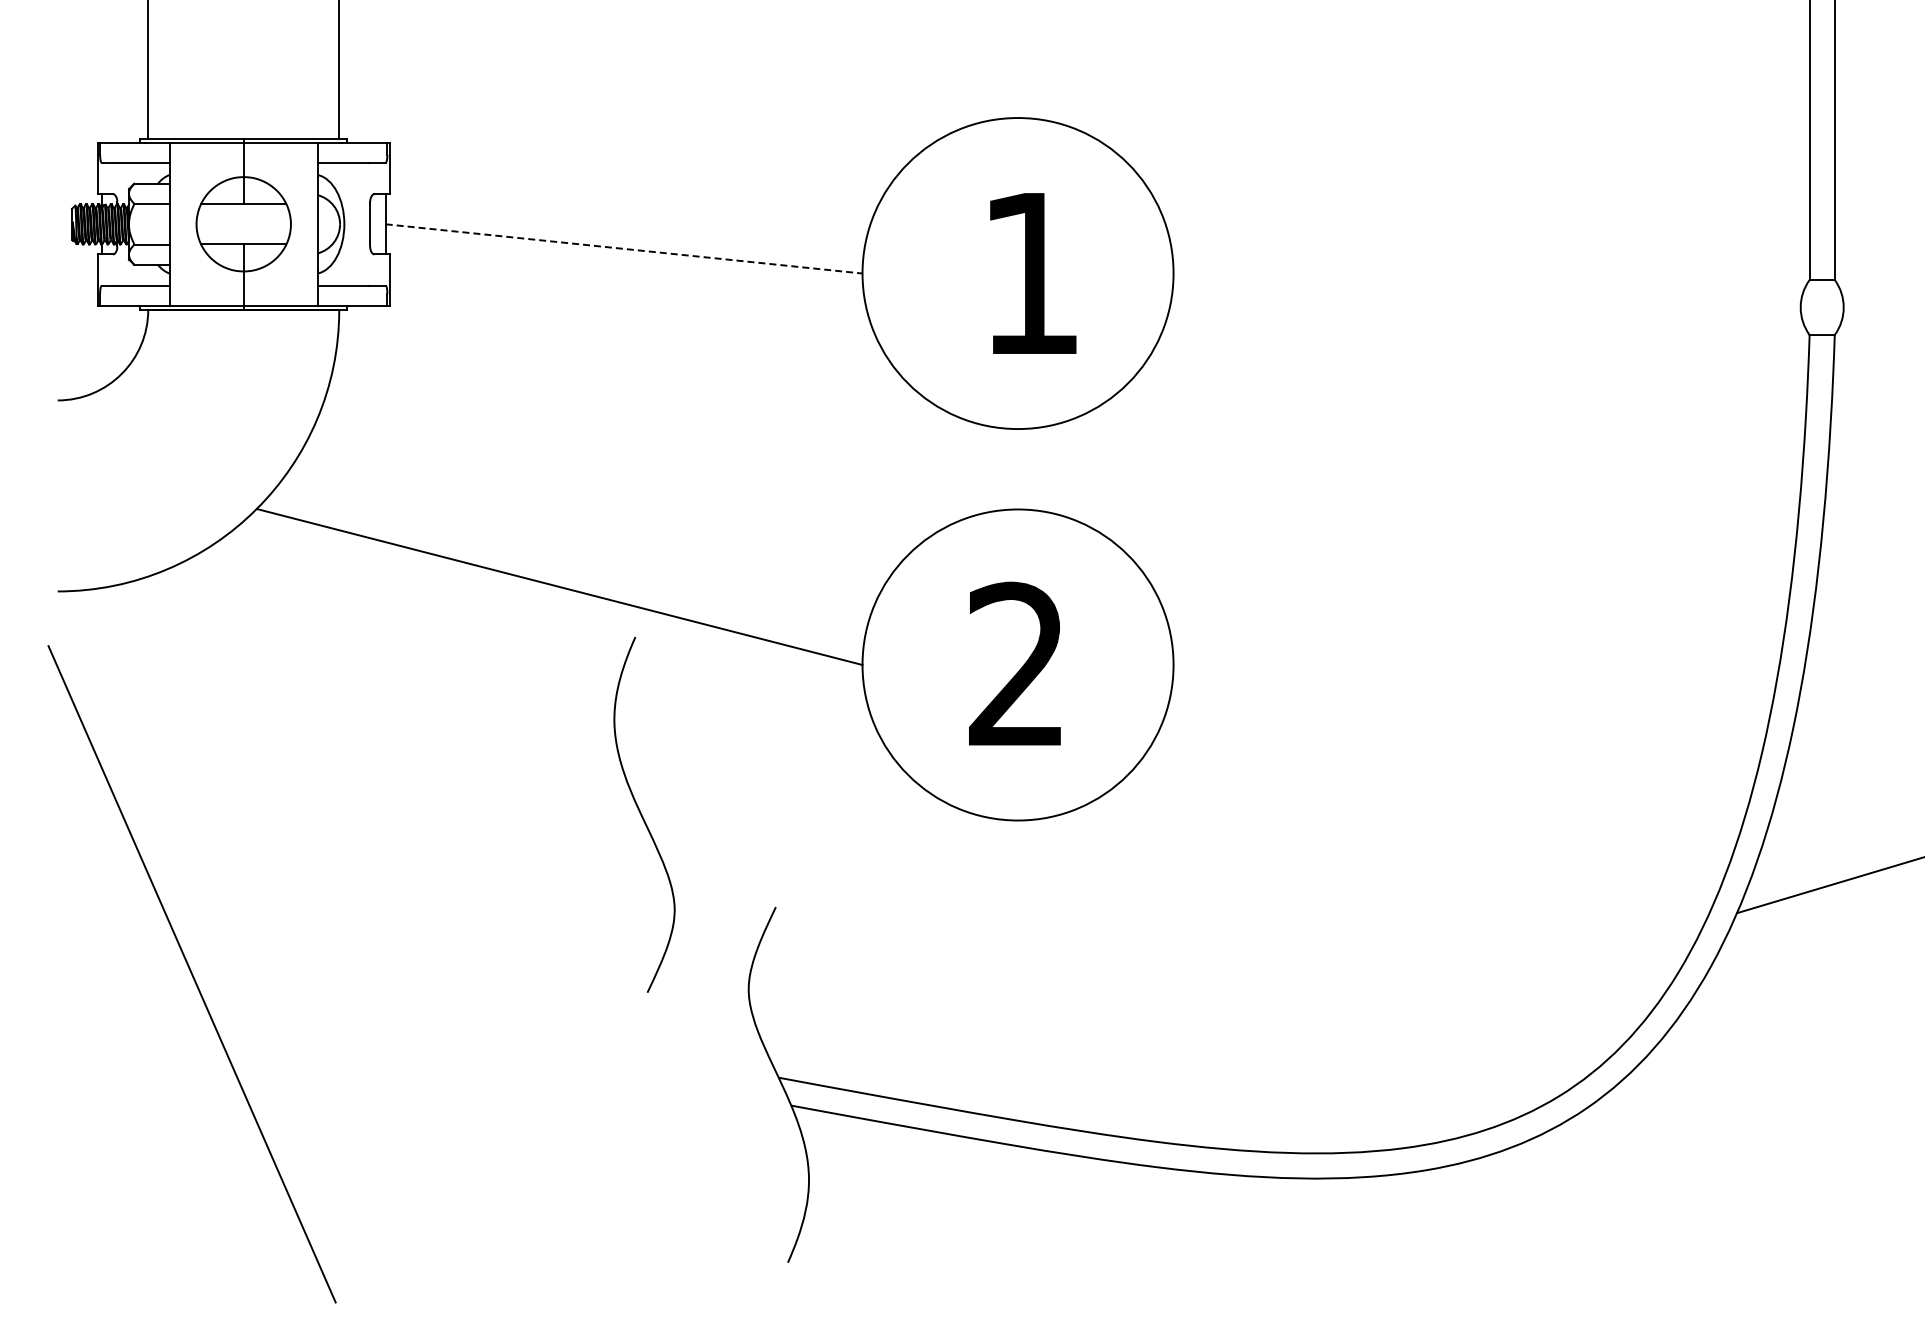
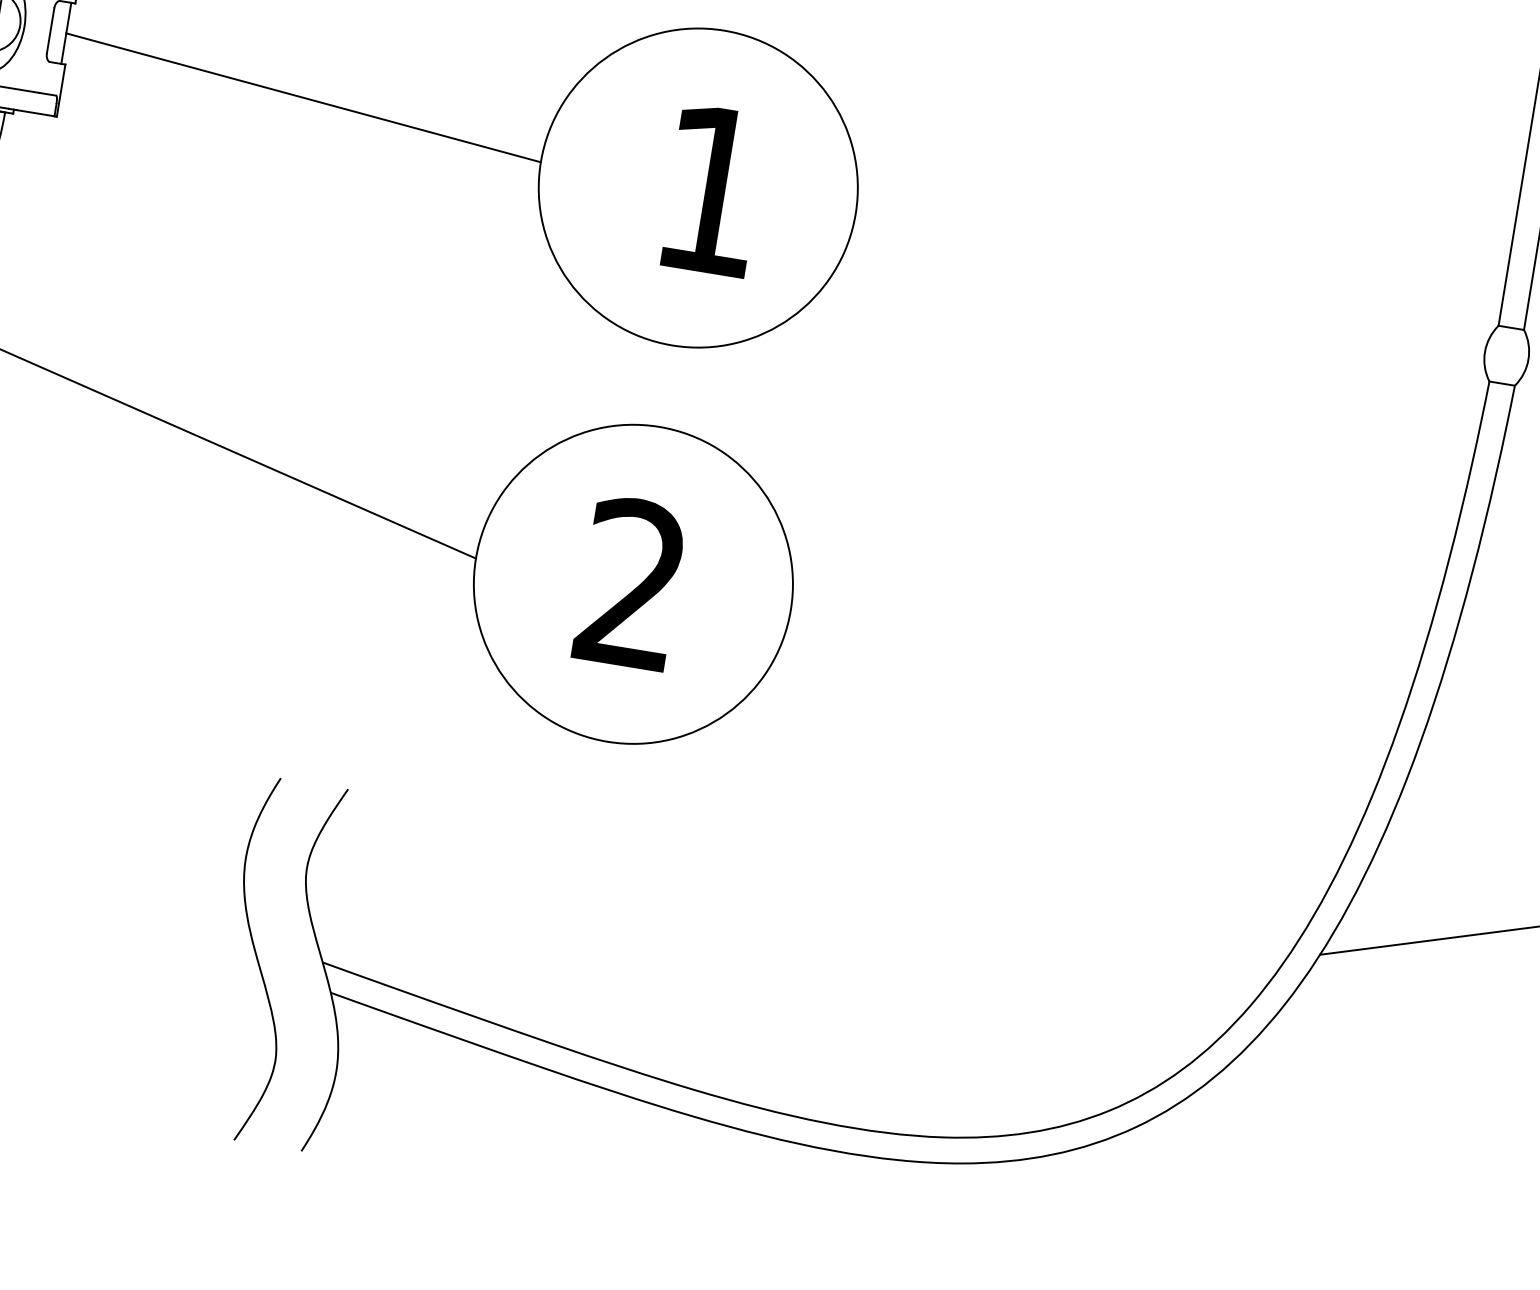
line: (624, 248) -> (304, 97), dashed -> solid
curve: (642, 814) -> (258, 959), moved

